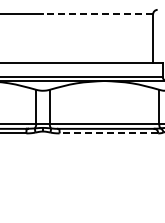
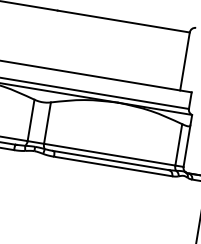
line: (97, 14) -> (123, 21), dashed -> solid
line: (108, 133) -> (112, 166), dashed -> solid

